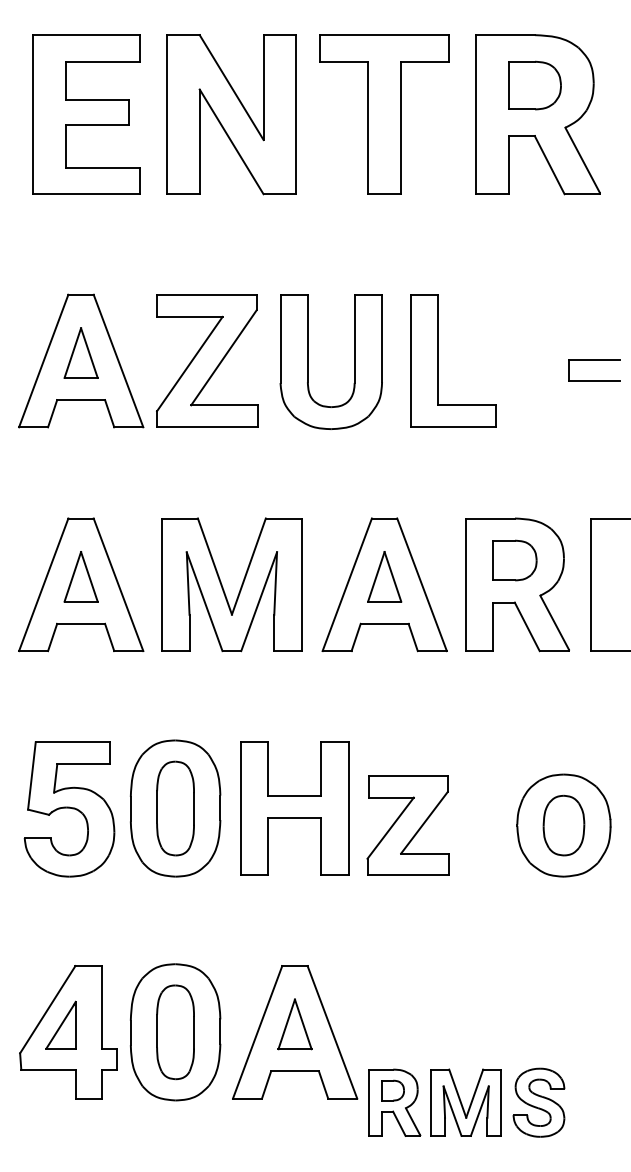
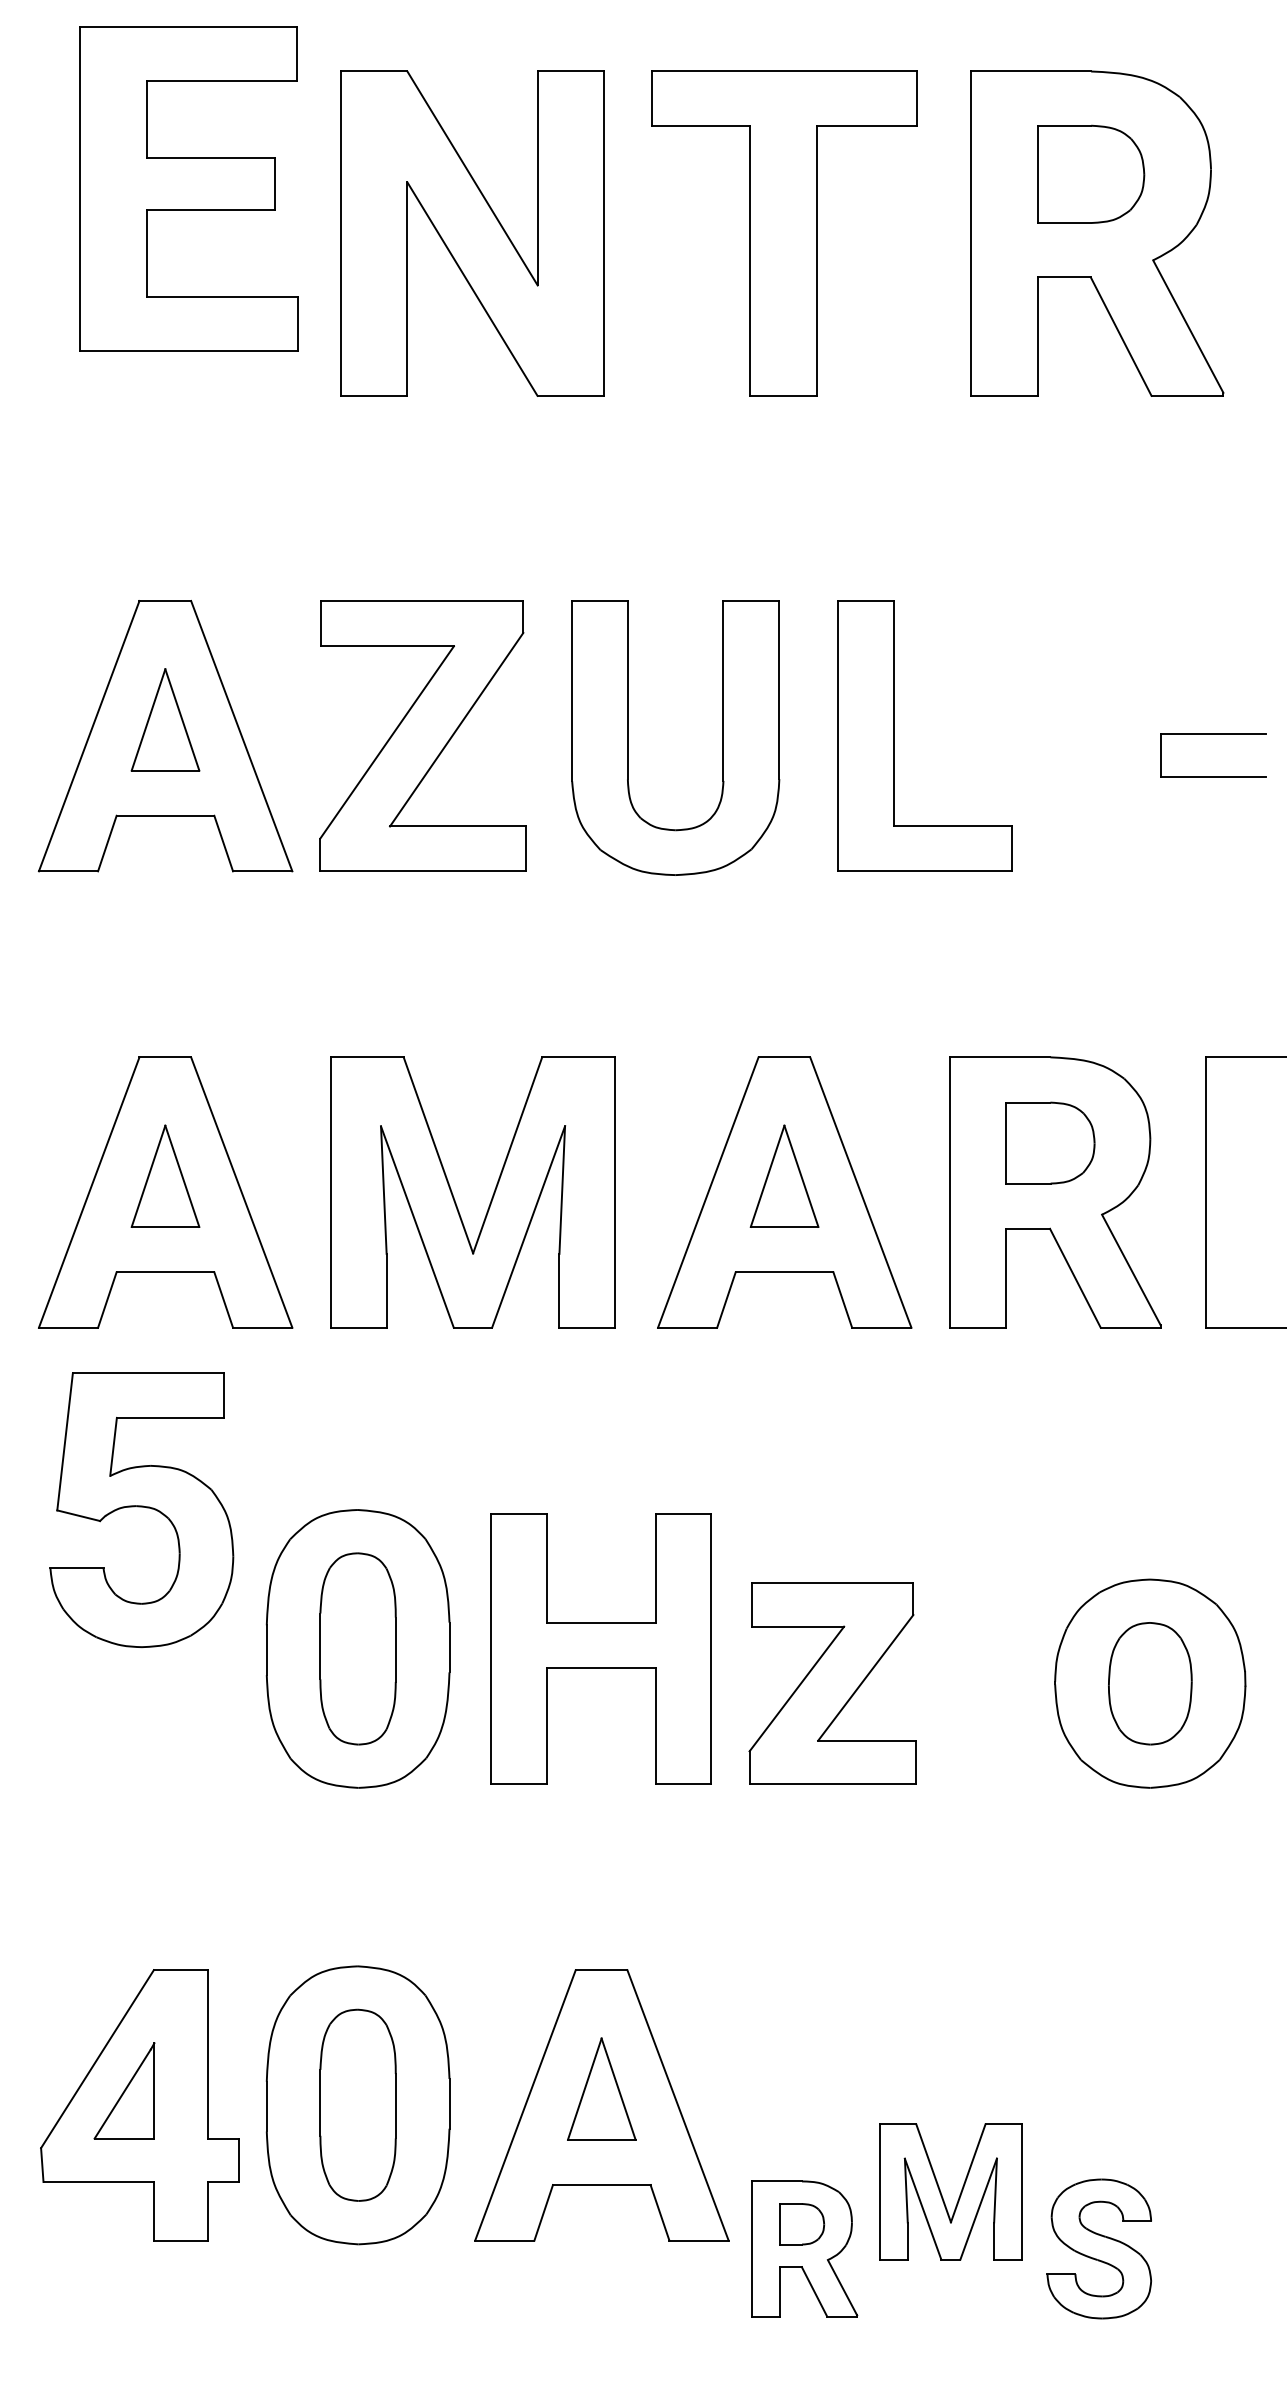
part: (86, 114) -> (188, 188), moved
part: (69, 809) -> (141, 1510), moved
part: (465, 1102) -> (949, 2191), moved

